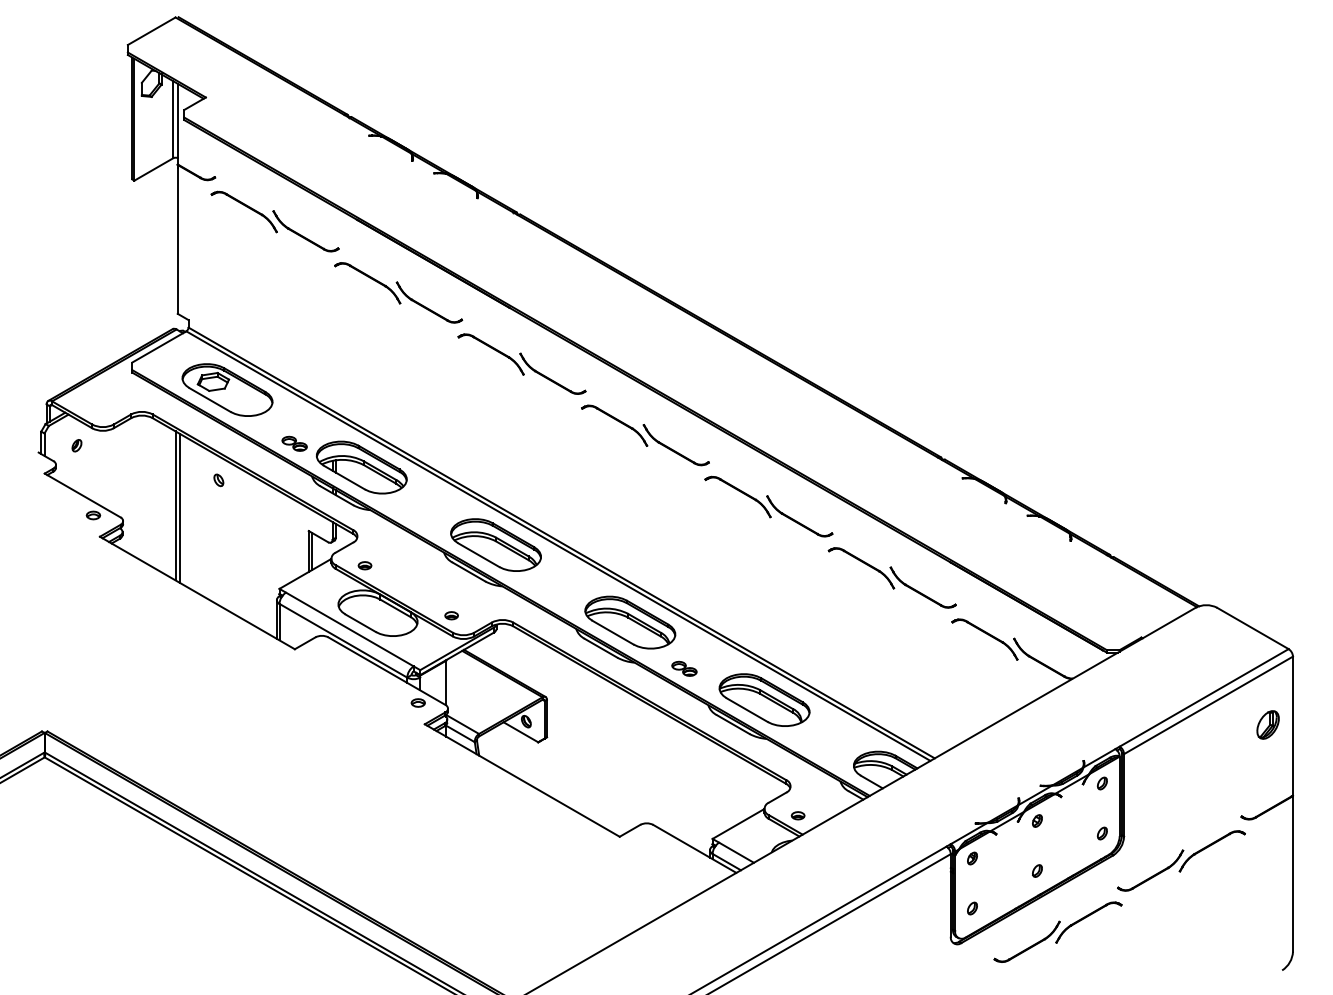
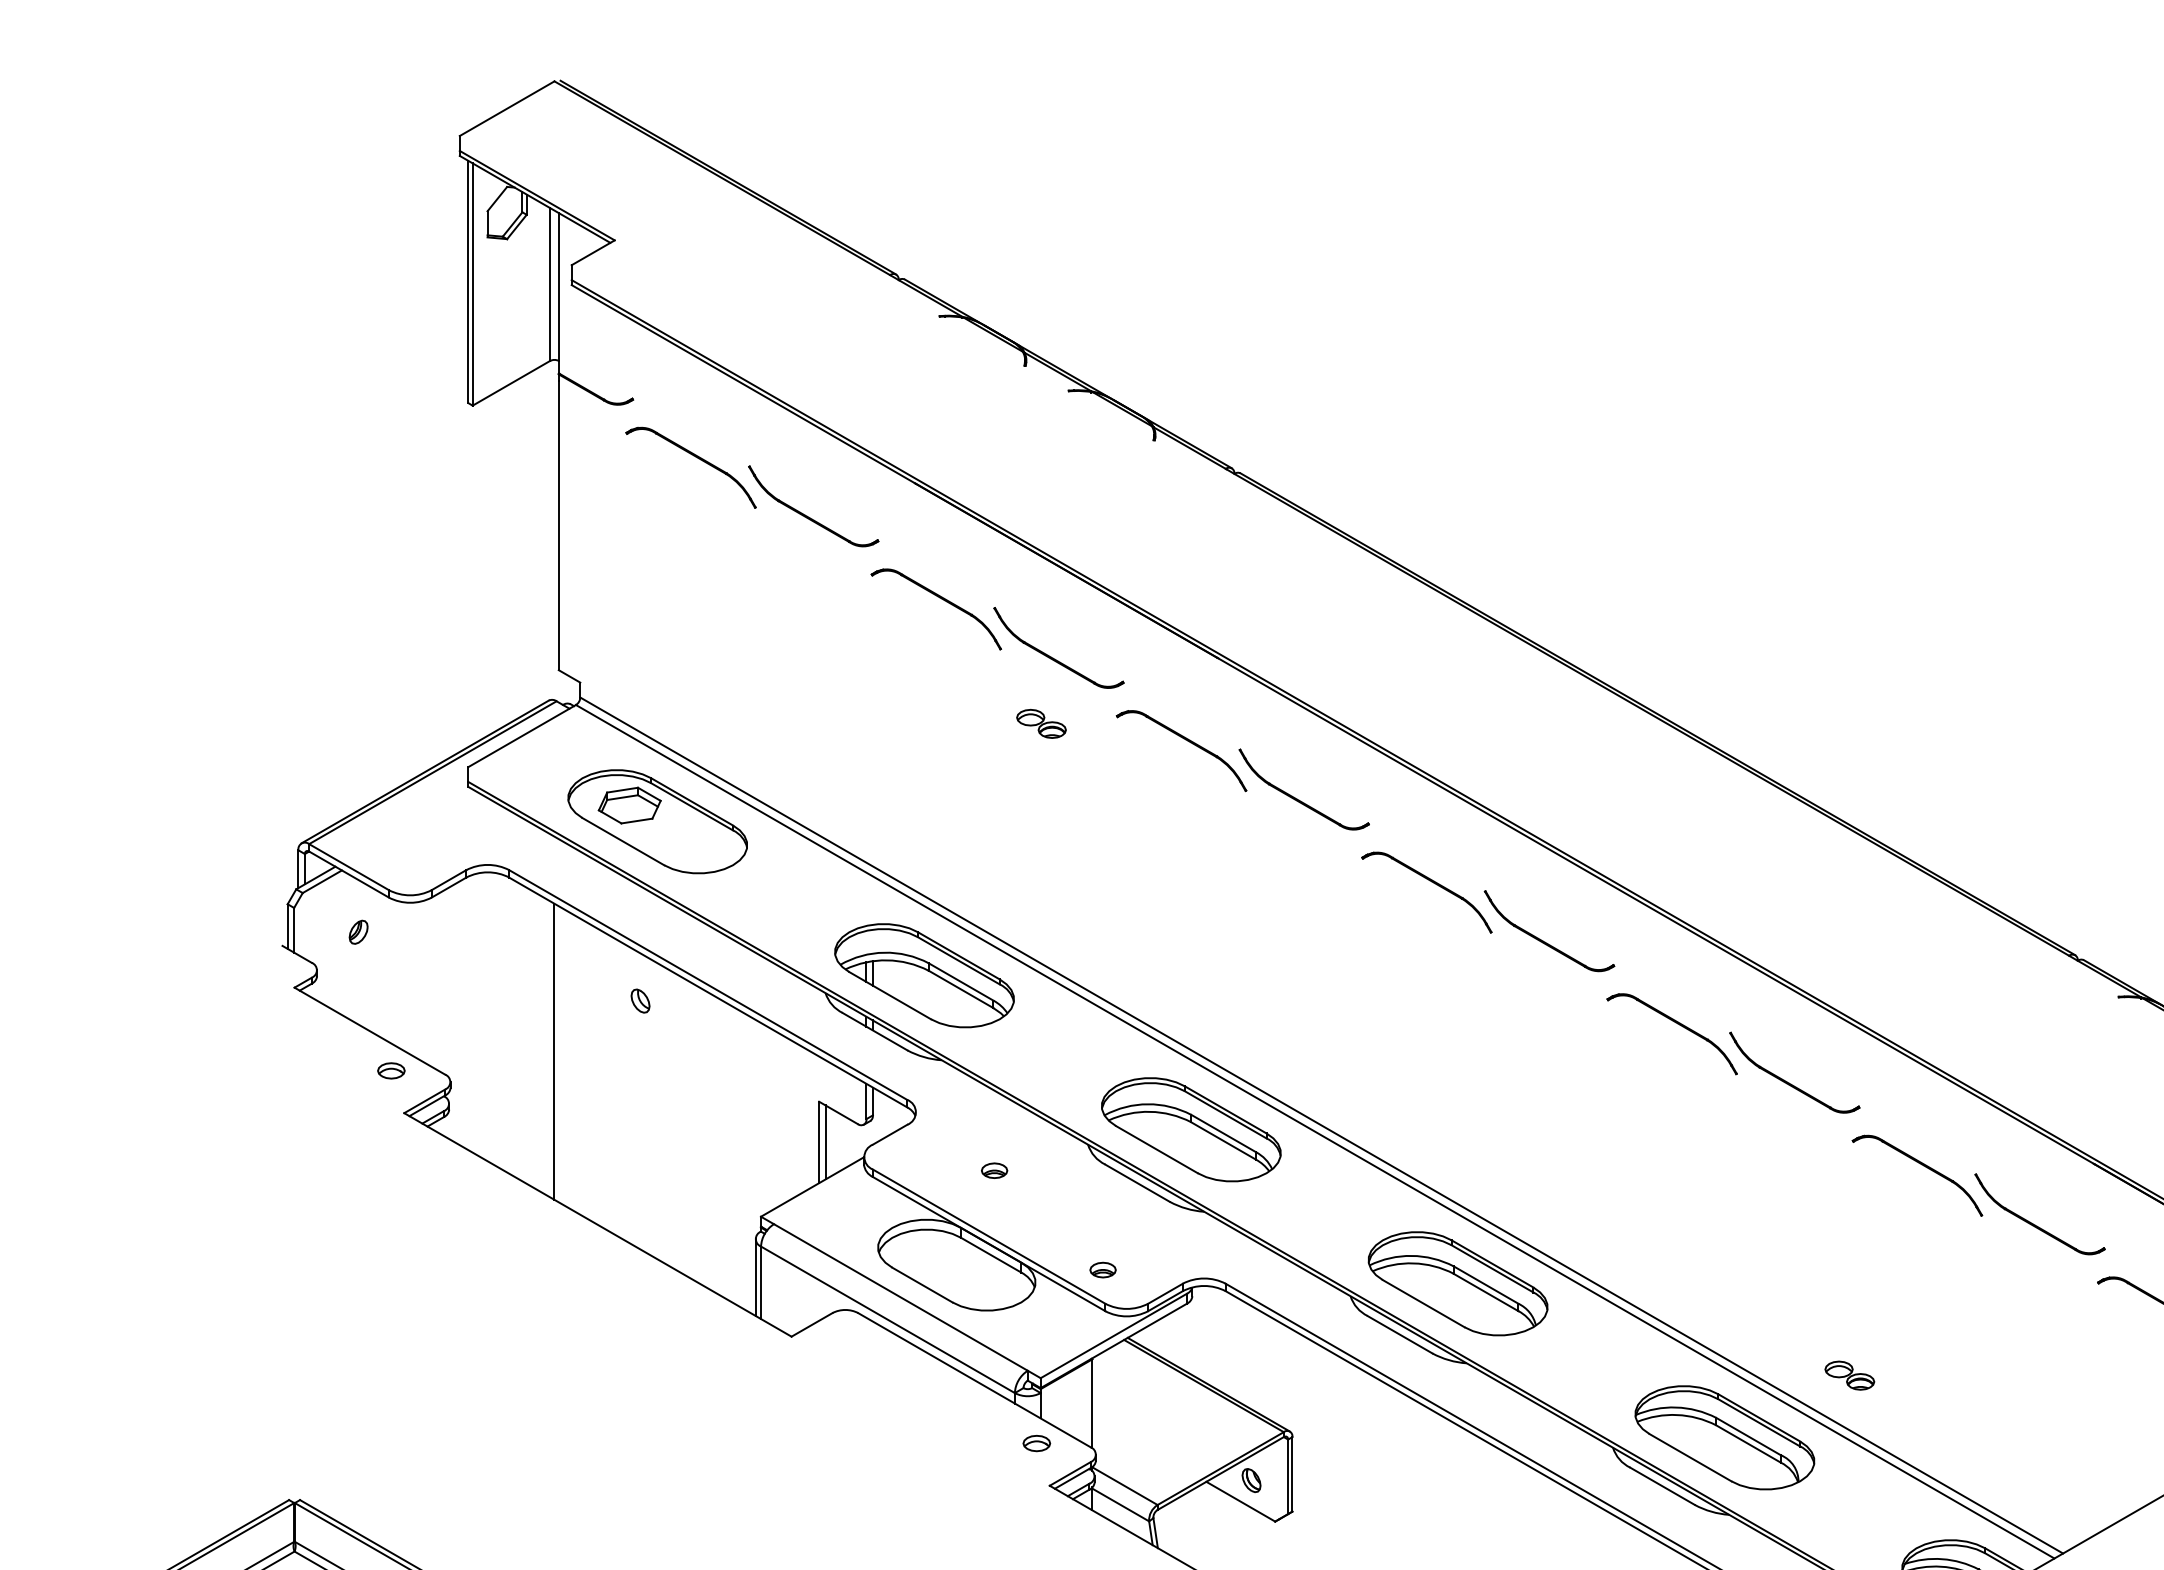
part: (294, 443) -> (1041, 723), moved
line: (179, 507) -> (562, 1055), removed
part: (364, 565) -> (993, 1170), moved
part: (684, 668) -> (1849, 1374), moved

